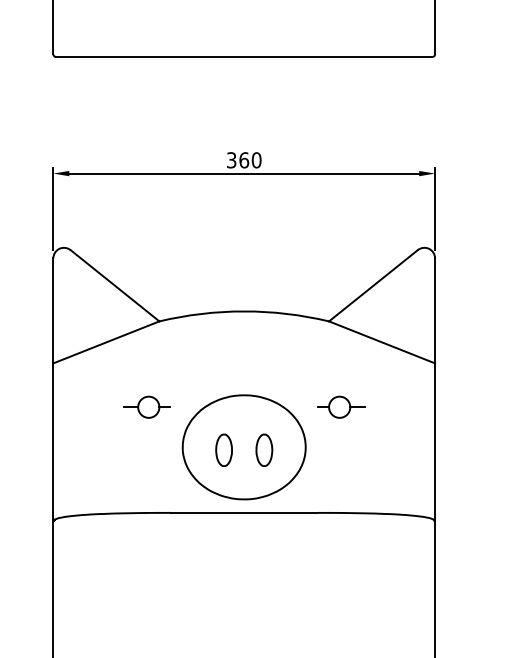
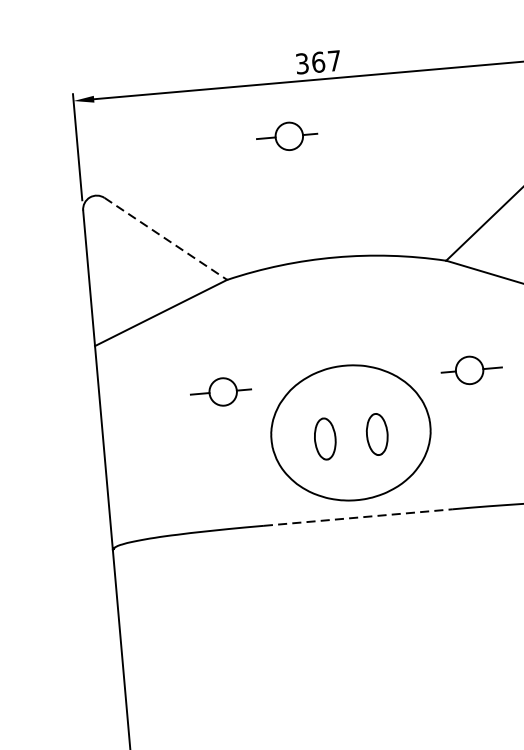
text: (256, 160) -> (334, 61), 360 -> 367
part: (214, 214) -> (286, 135), added
line: (115, 285) -> (166, 238), solid -> dashed
line: (244, 512) -> (358, 517), solid -> dashed

